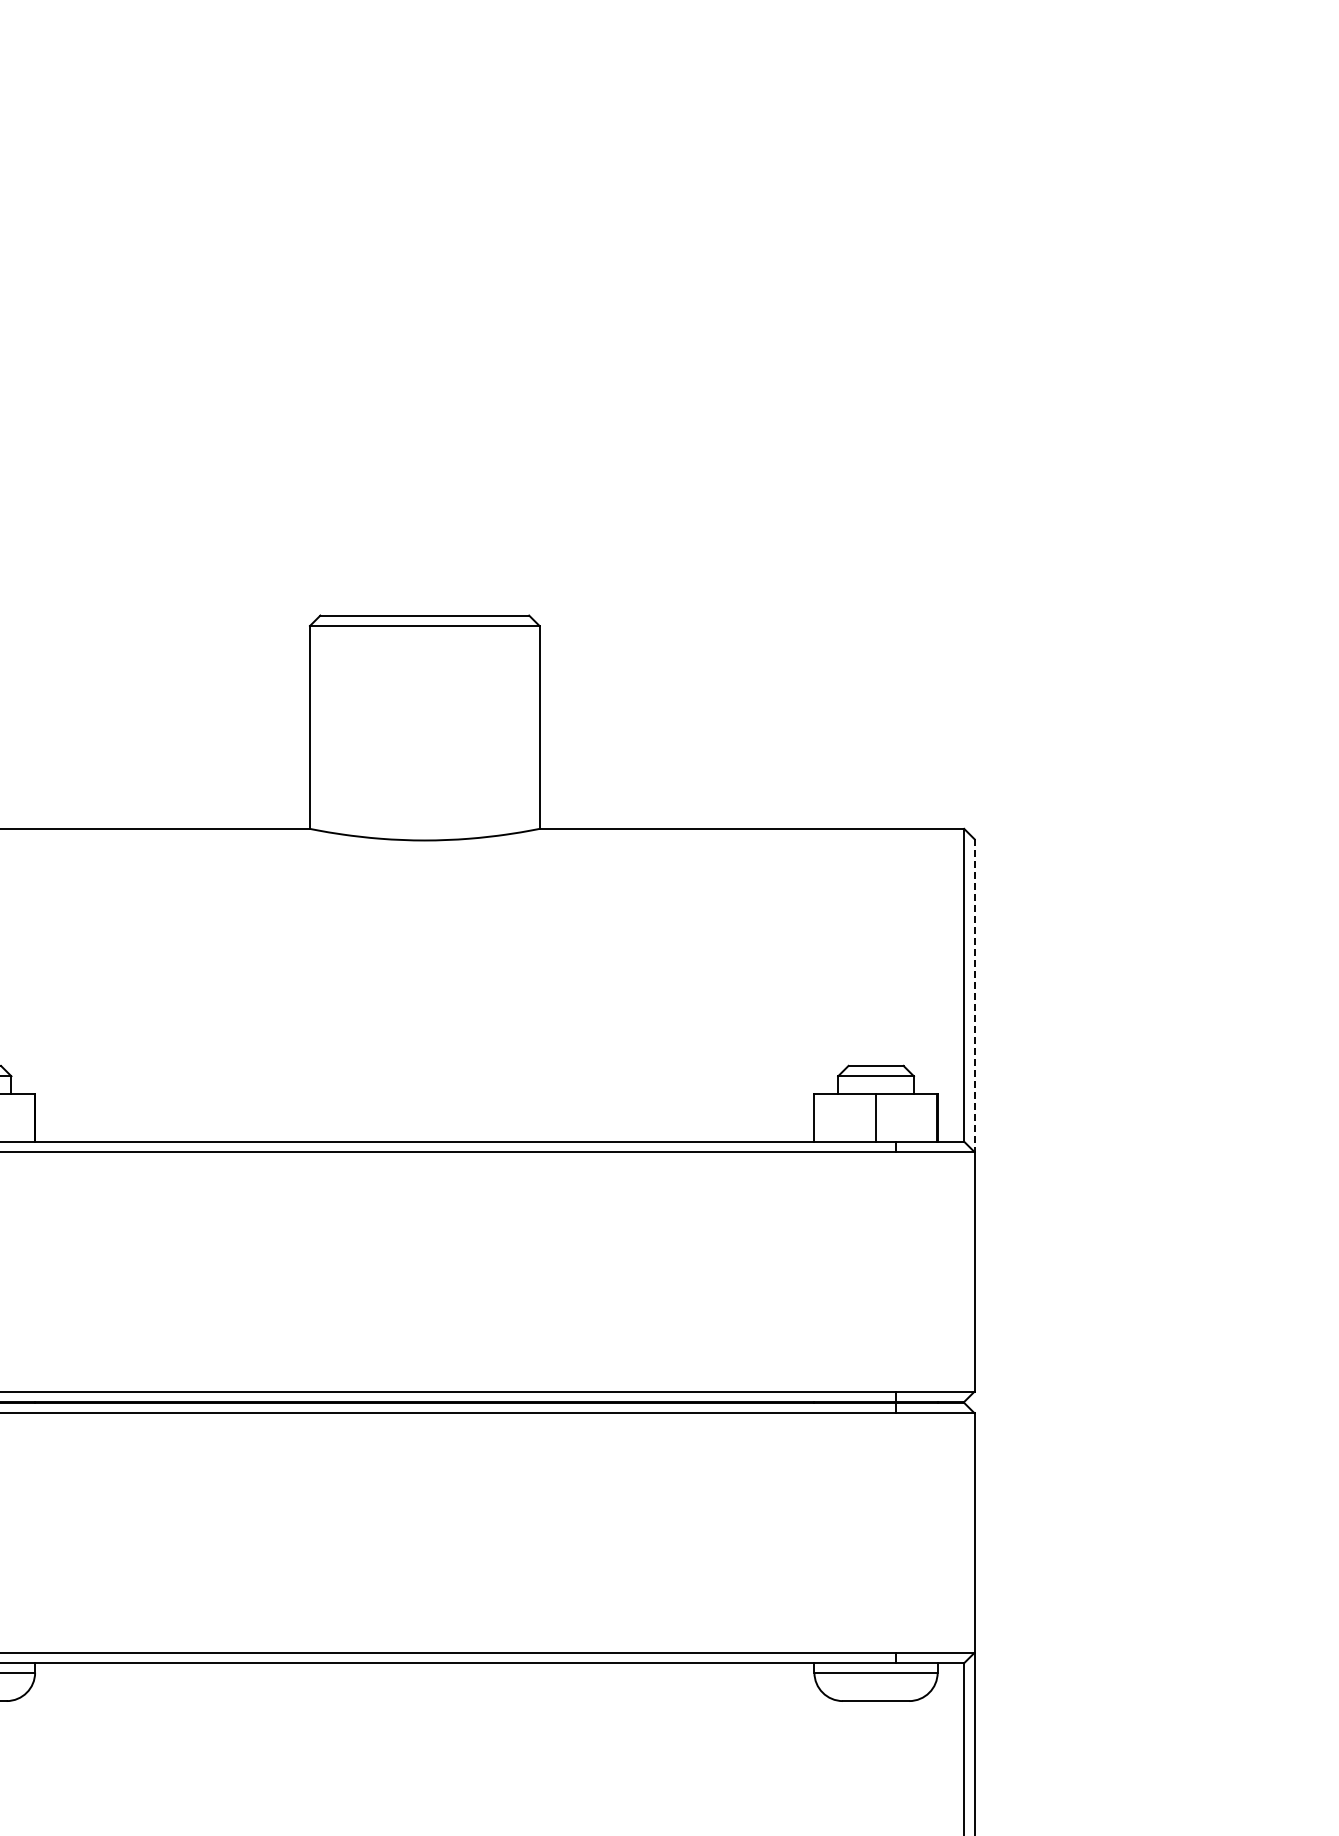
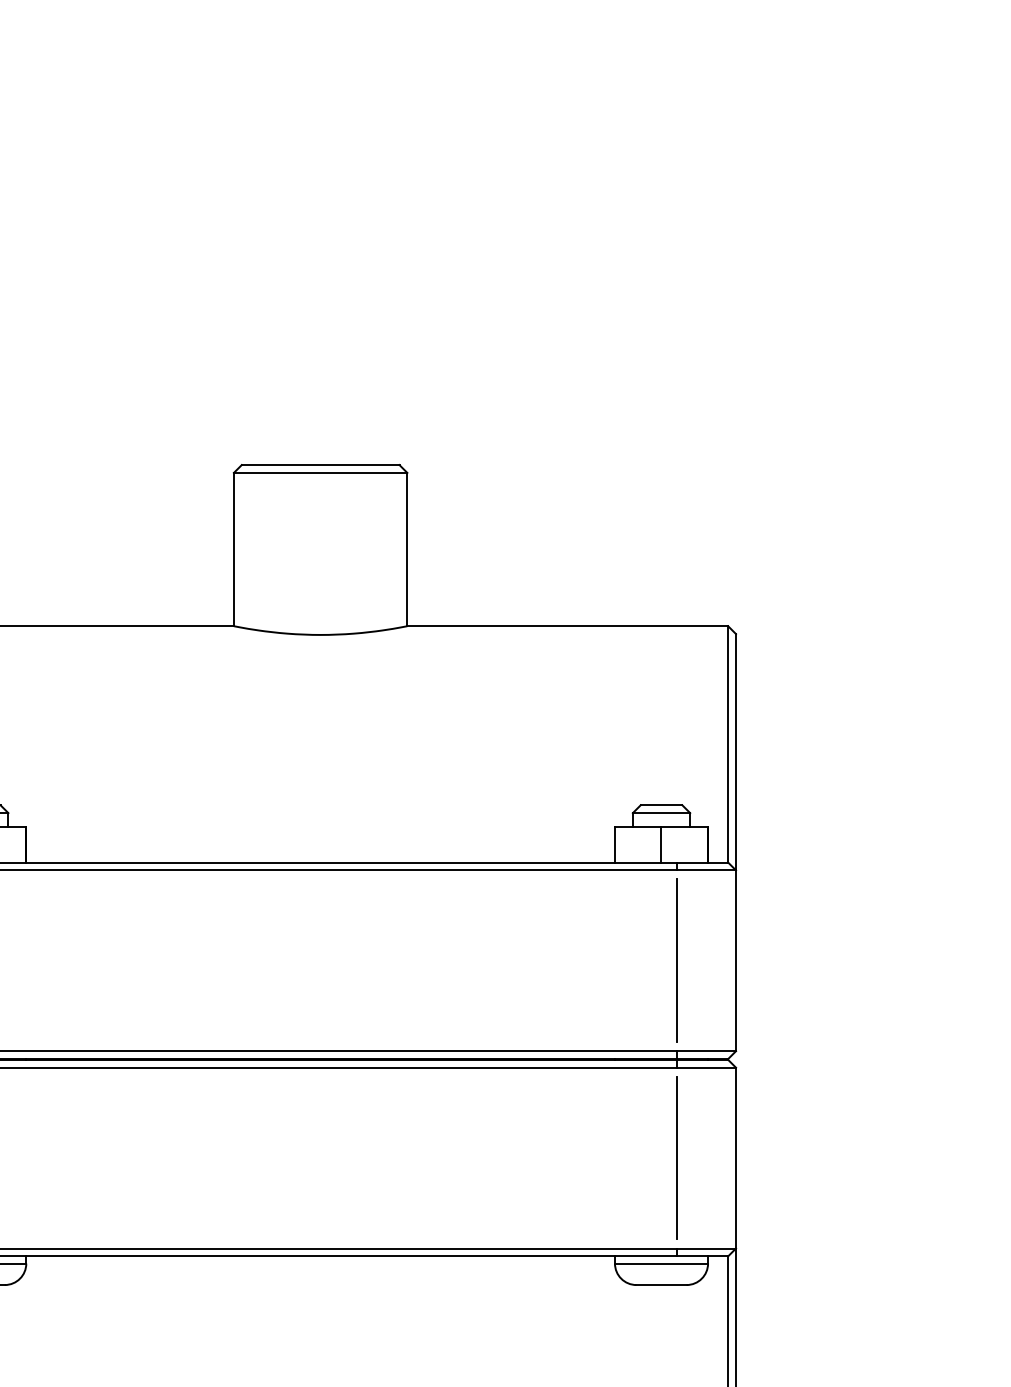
line: (974, 996) -> (735, 752), dashed -> solid
line: (896, 1271) -> (676, 960), added
line: (896, 1532) -> (676, 1157), added

